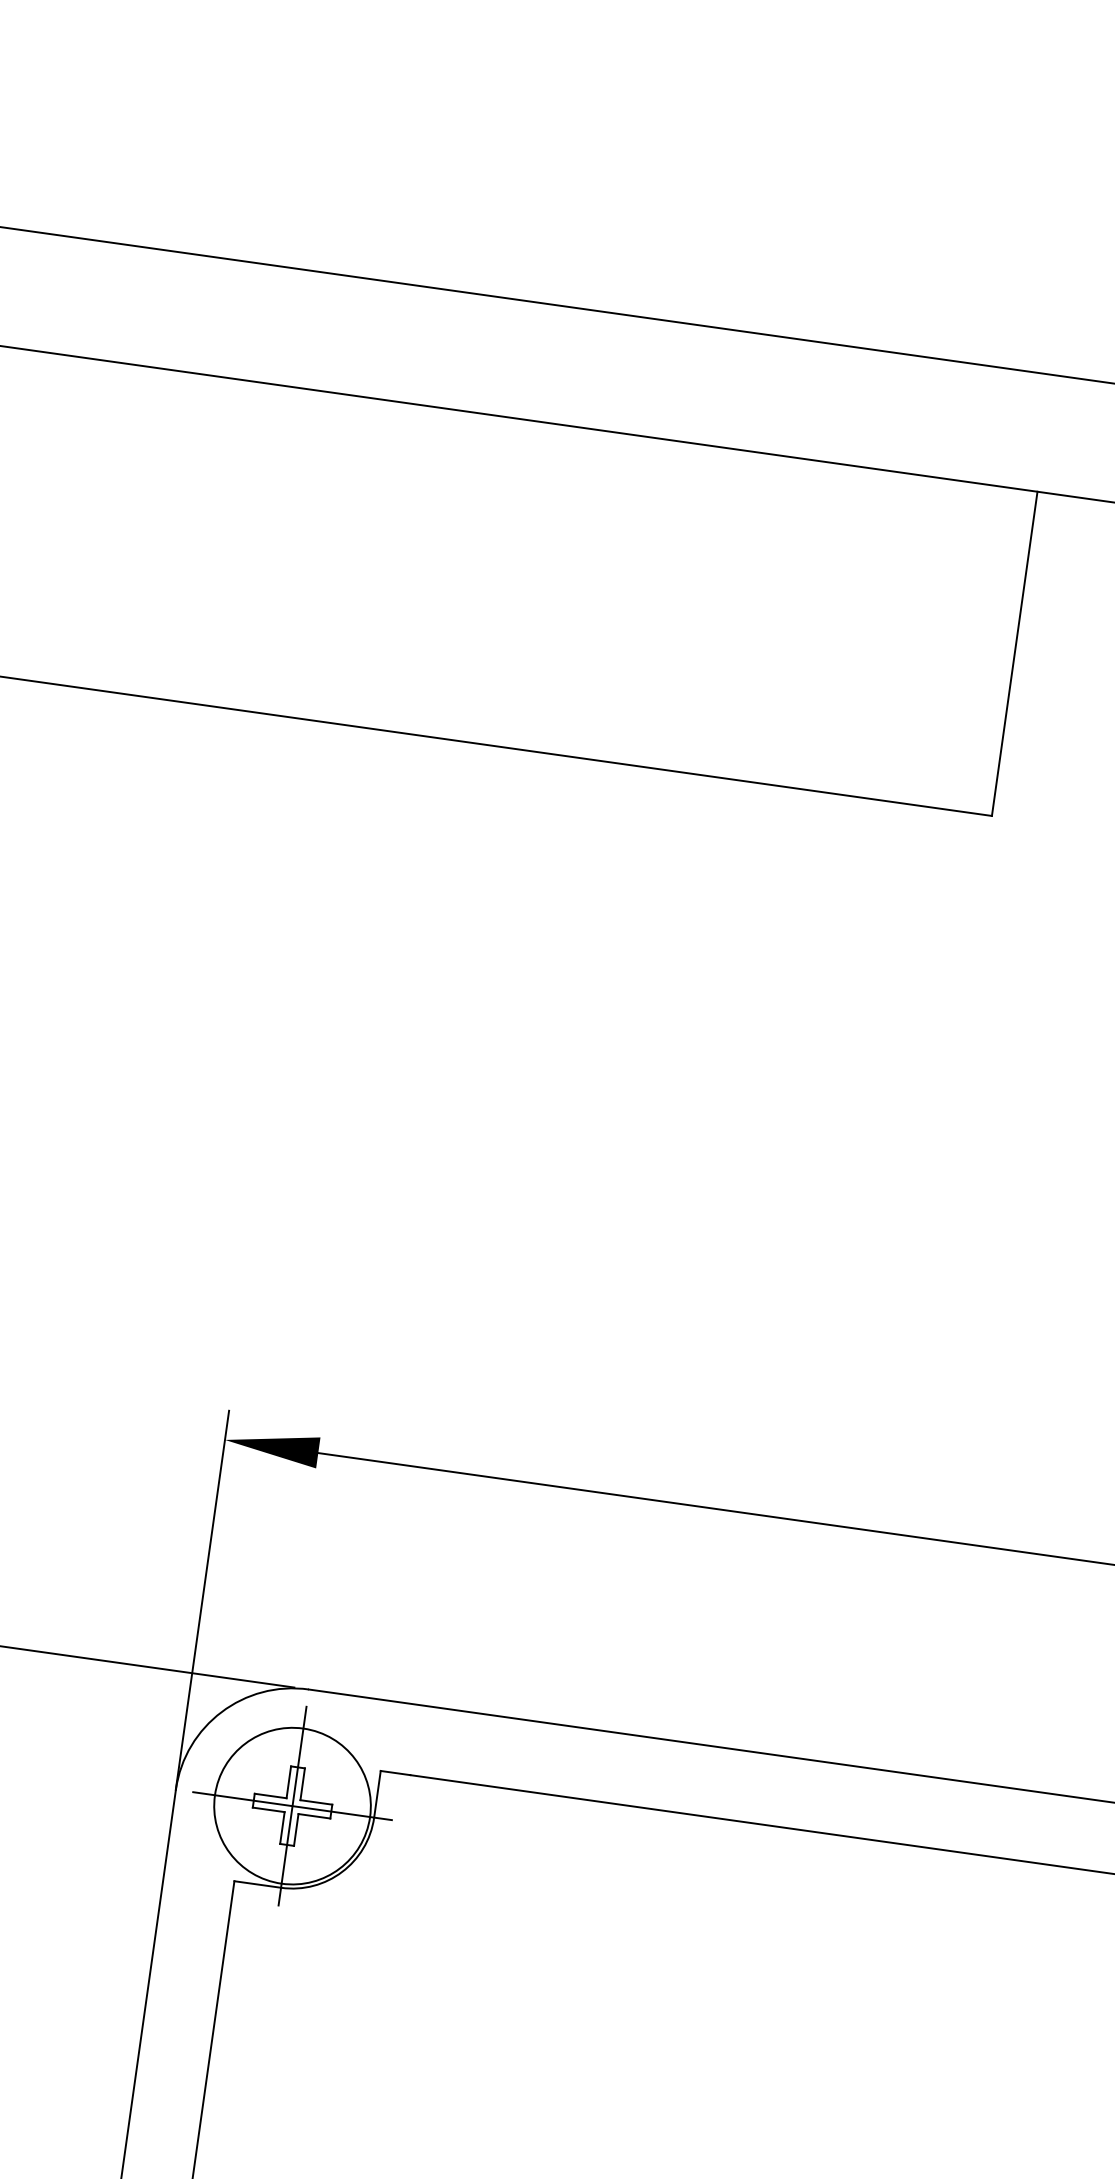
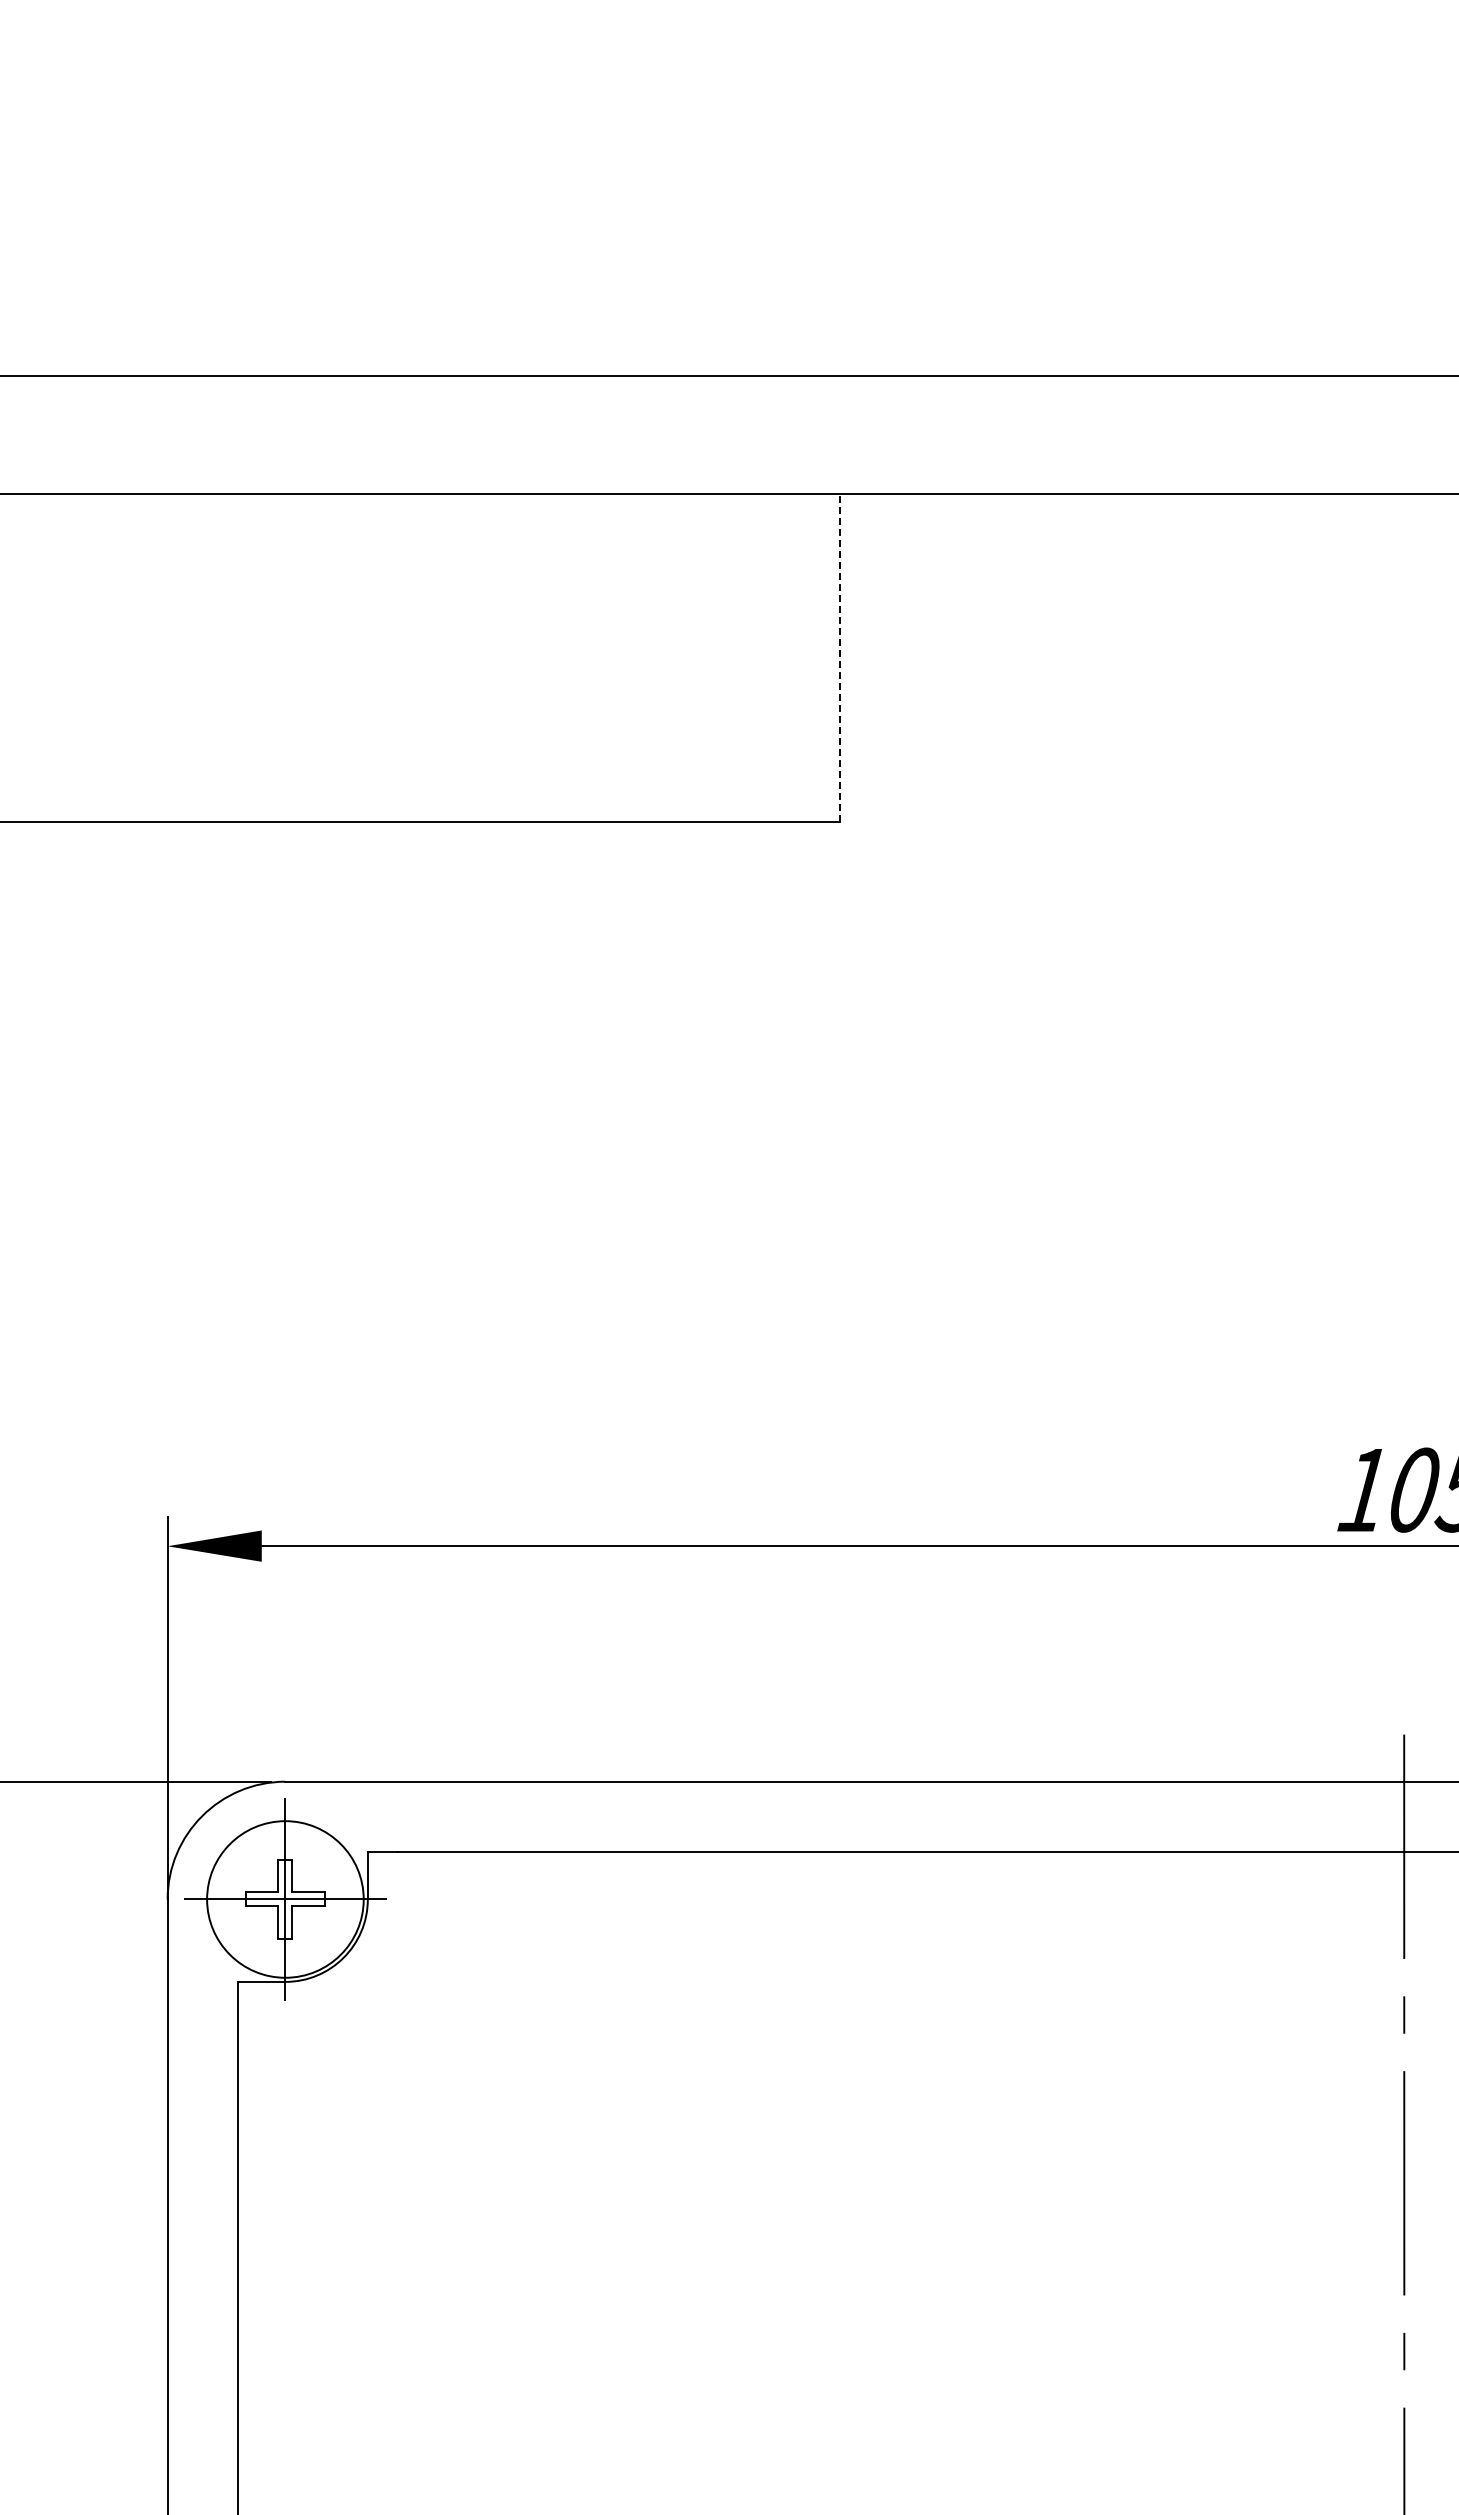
line: (1015, 653) -> (840, 657), solid -> dashed

